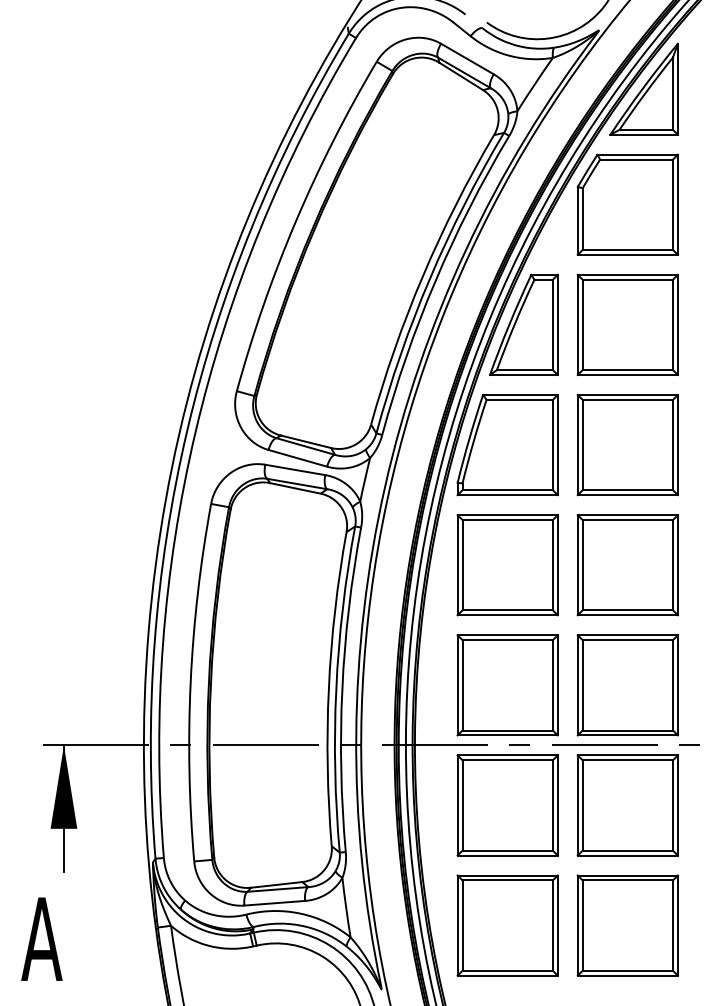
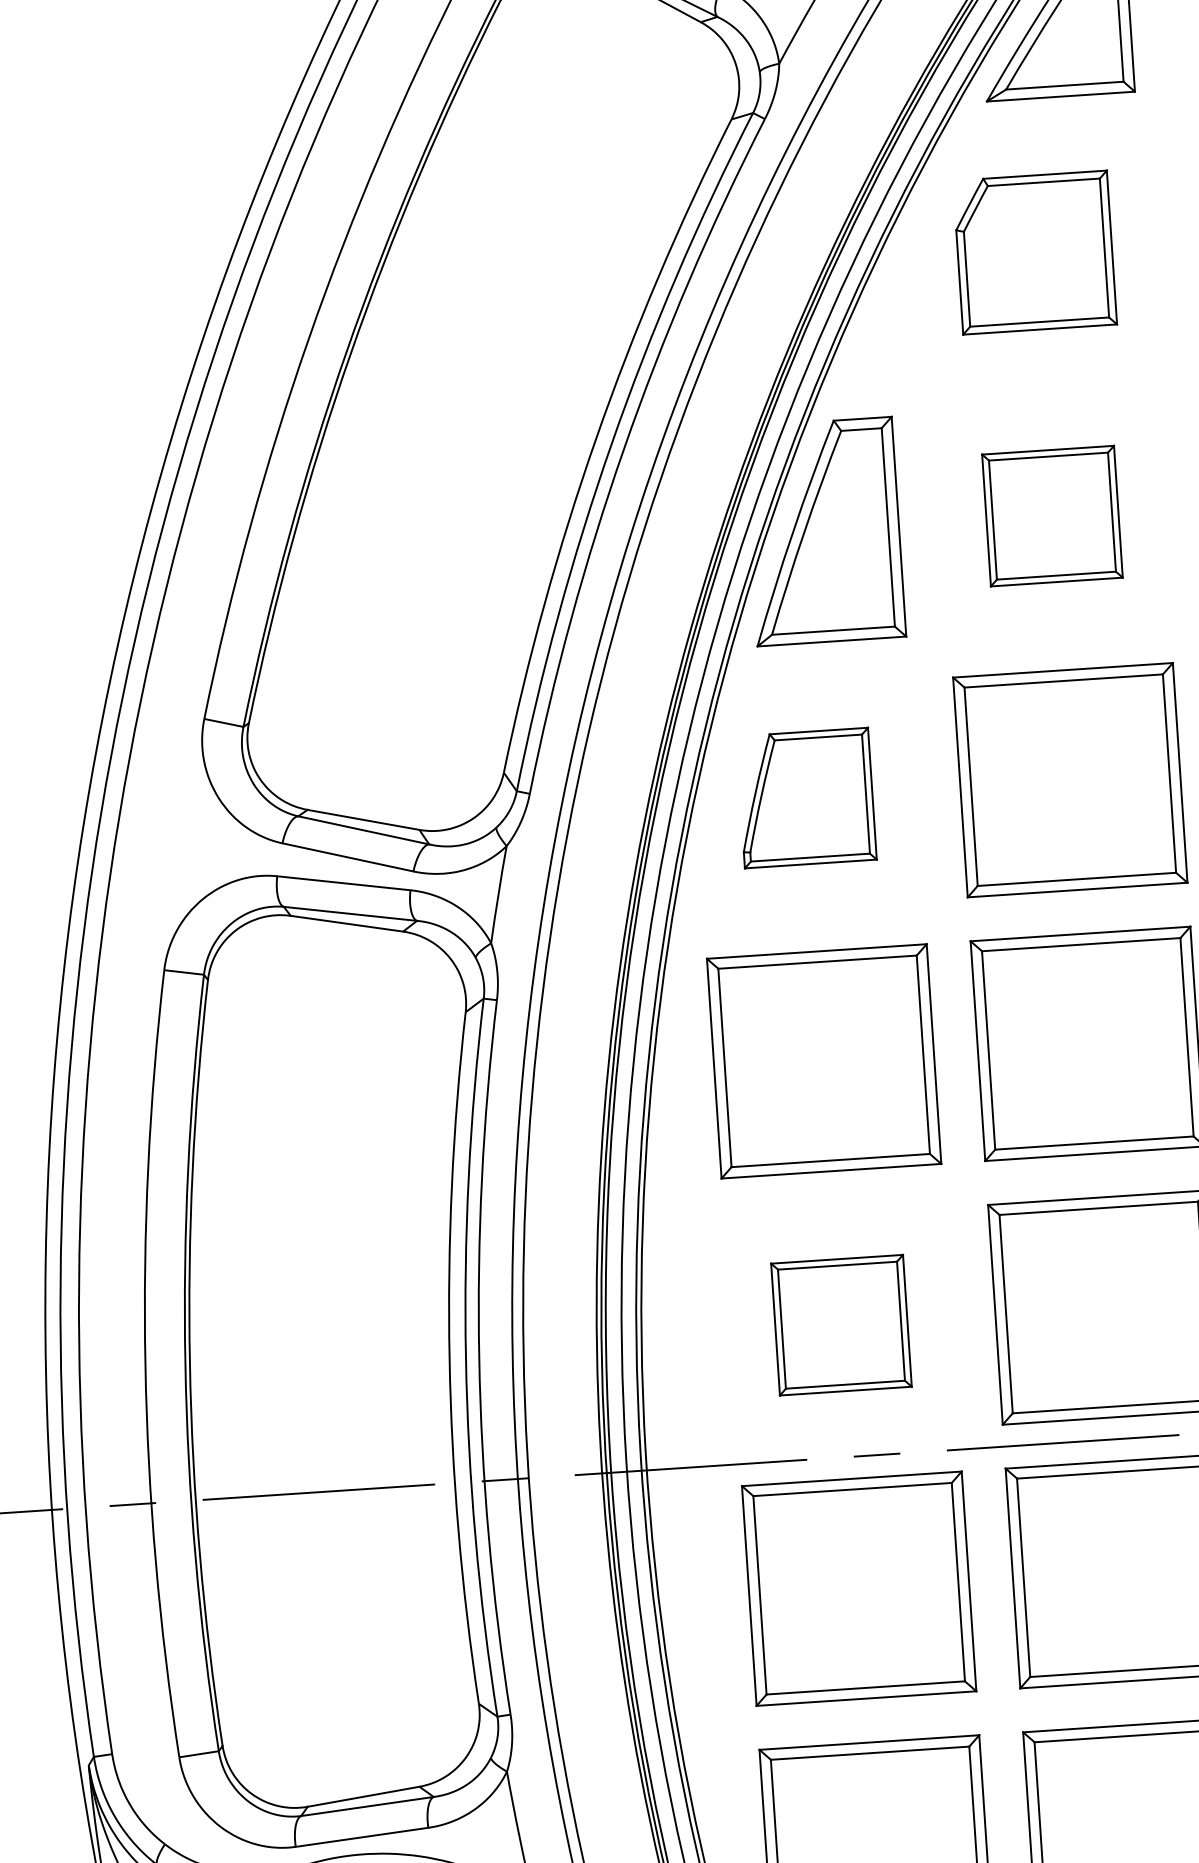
part: (627, 204) -> (1034, 252), size x0.7
part: (627, 324) -> (1051, 515), size x0.6
part: (507, 445) -> (806, 798), size x0.6
part: (507, 685) -> (841, 1325), size x0.6

